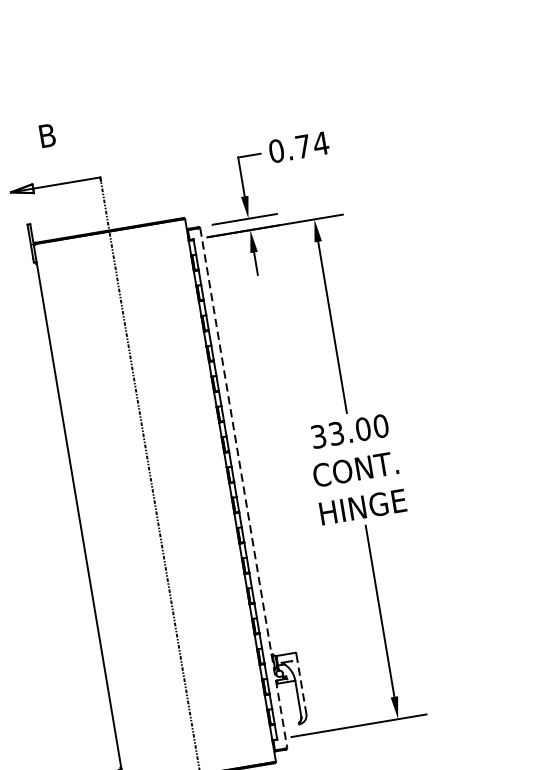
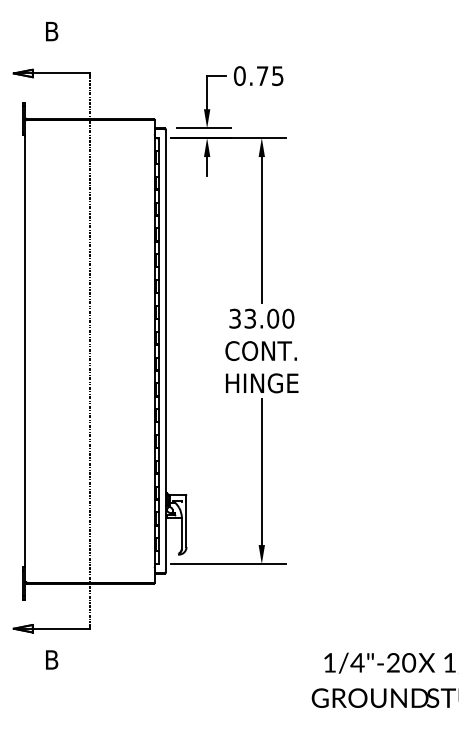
text: (320, 144) -> (277, 76), 0.74 -> 0.75
line: (243, 488) -> (165, 351), dashed -> solid
line: (302, 687) -> (186, 524), dashed -> solid

